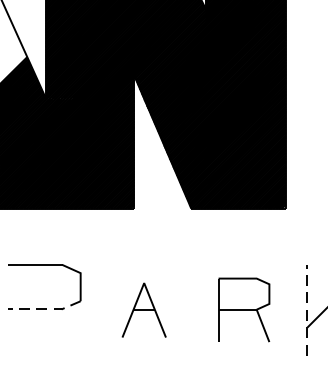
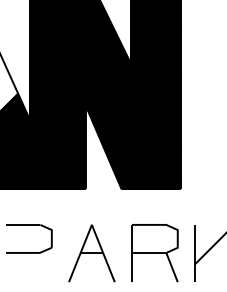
line: (45, 308) -> (29, 252), dashed -> solid
part: (143, 310) -> (91, 253), size x1.67
part: (243, 310) -> (154, 253), size x1.43
line: (306, 310) -> (194, 253), dashed -> solid

